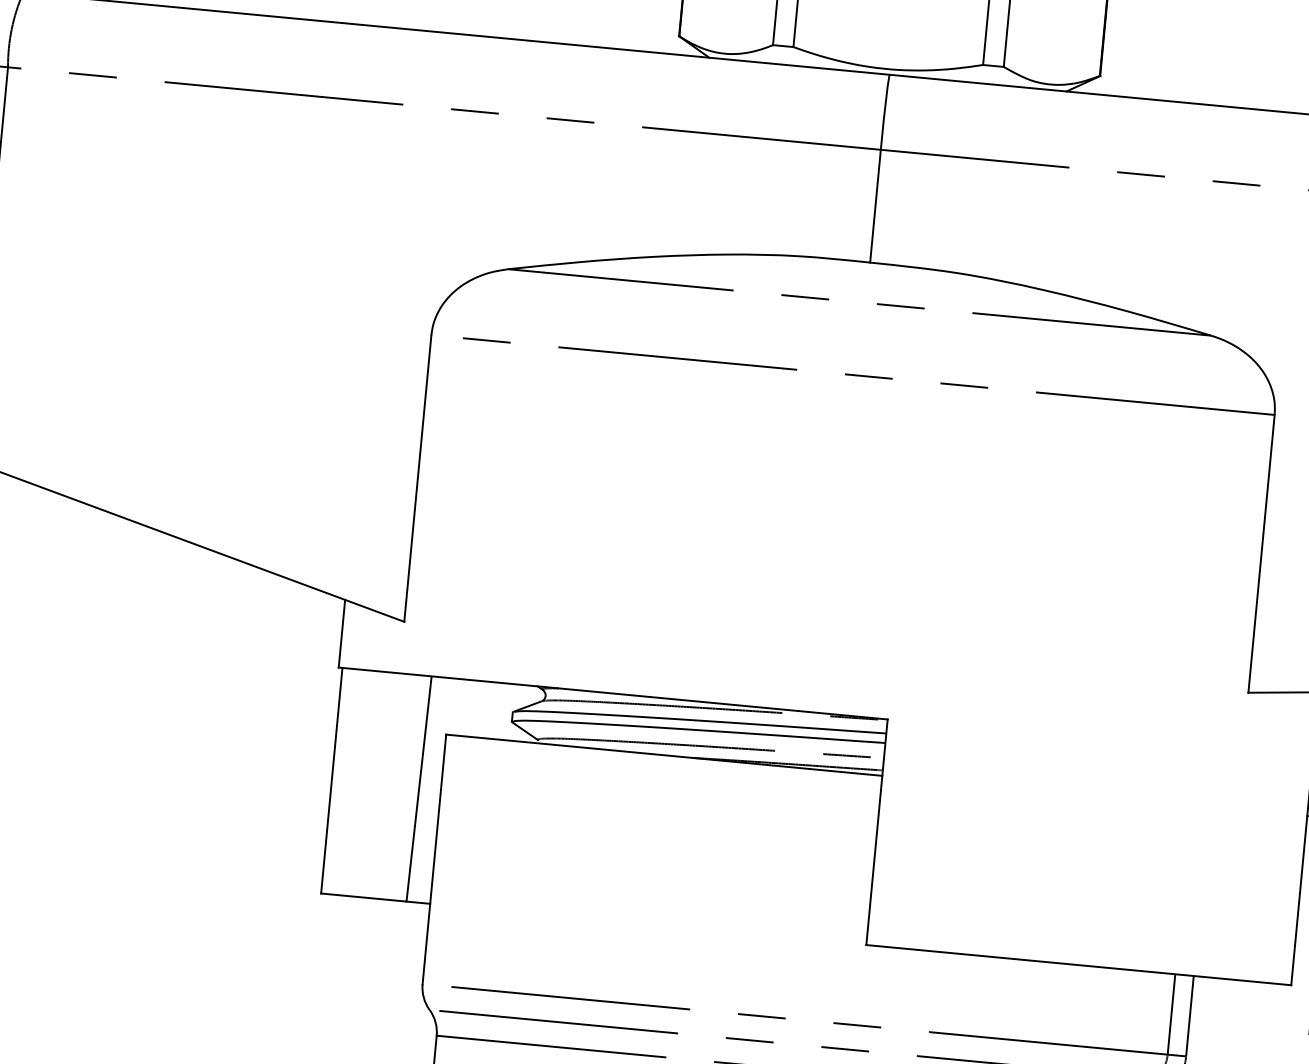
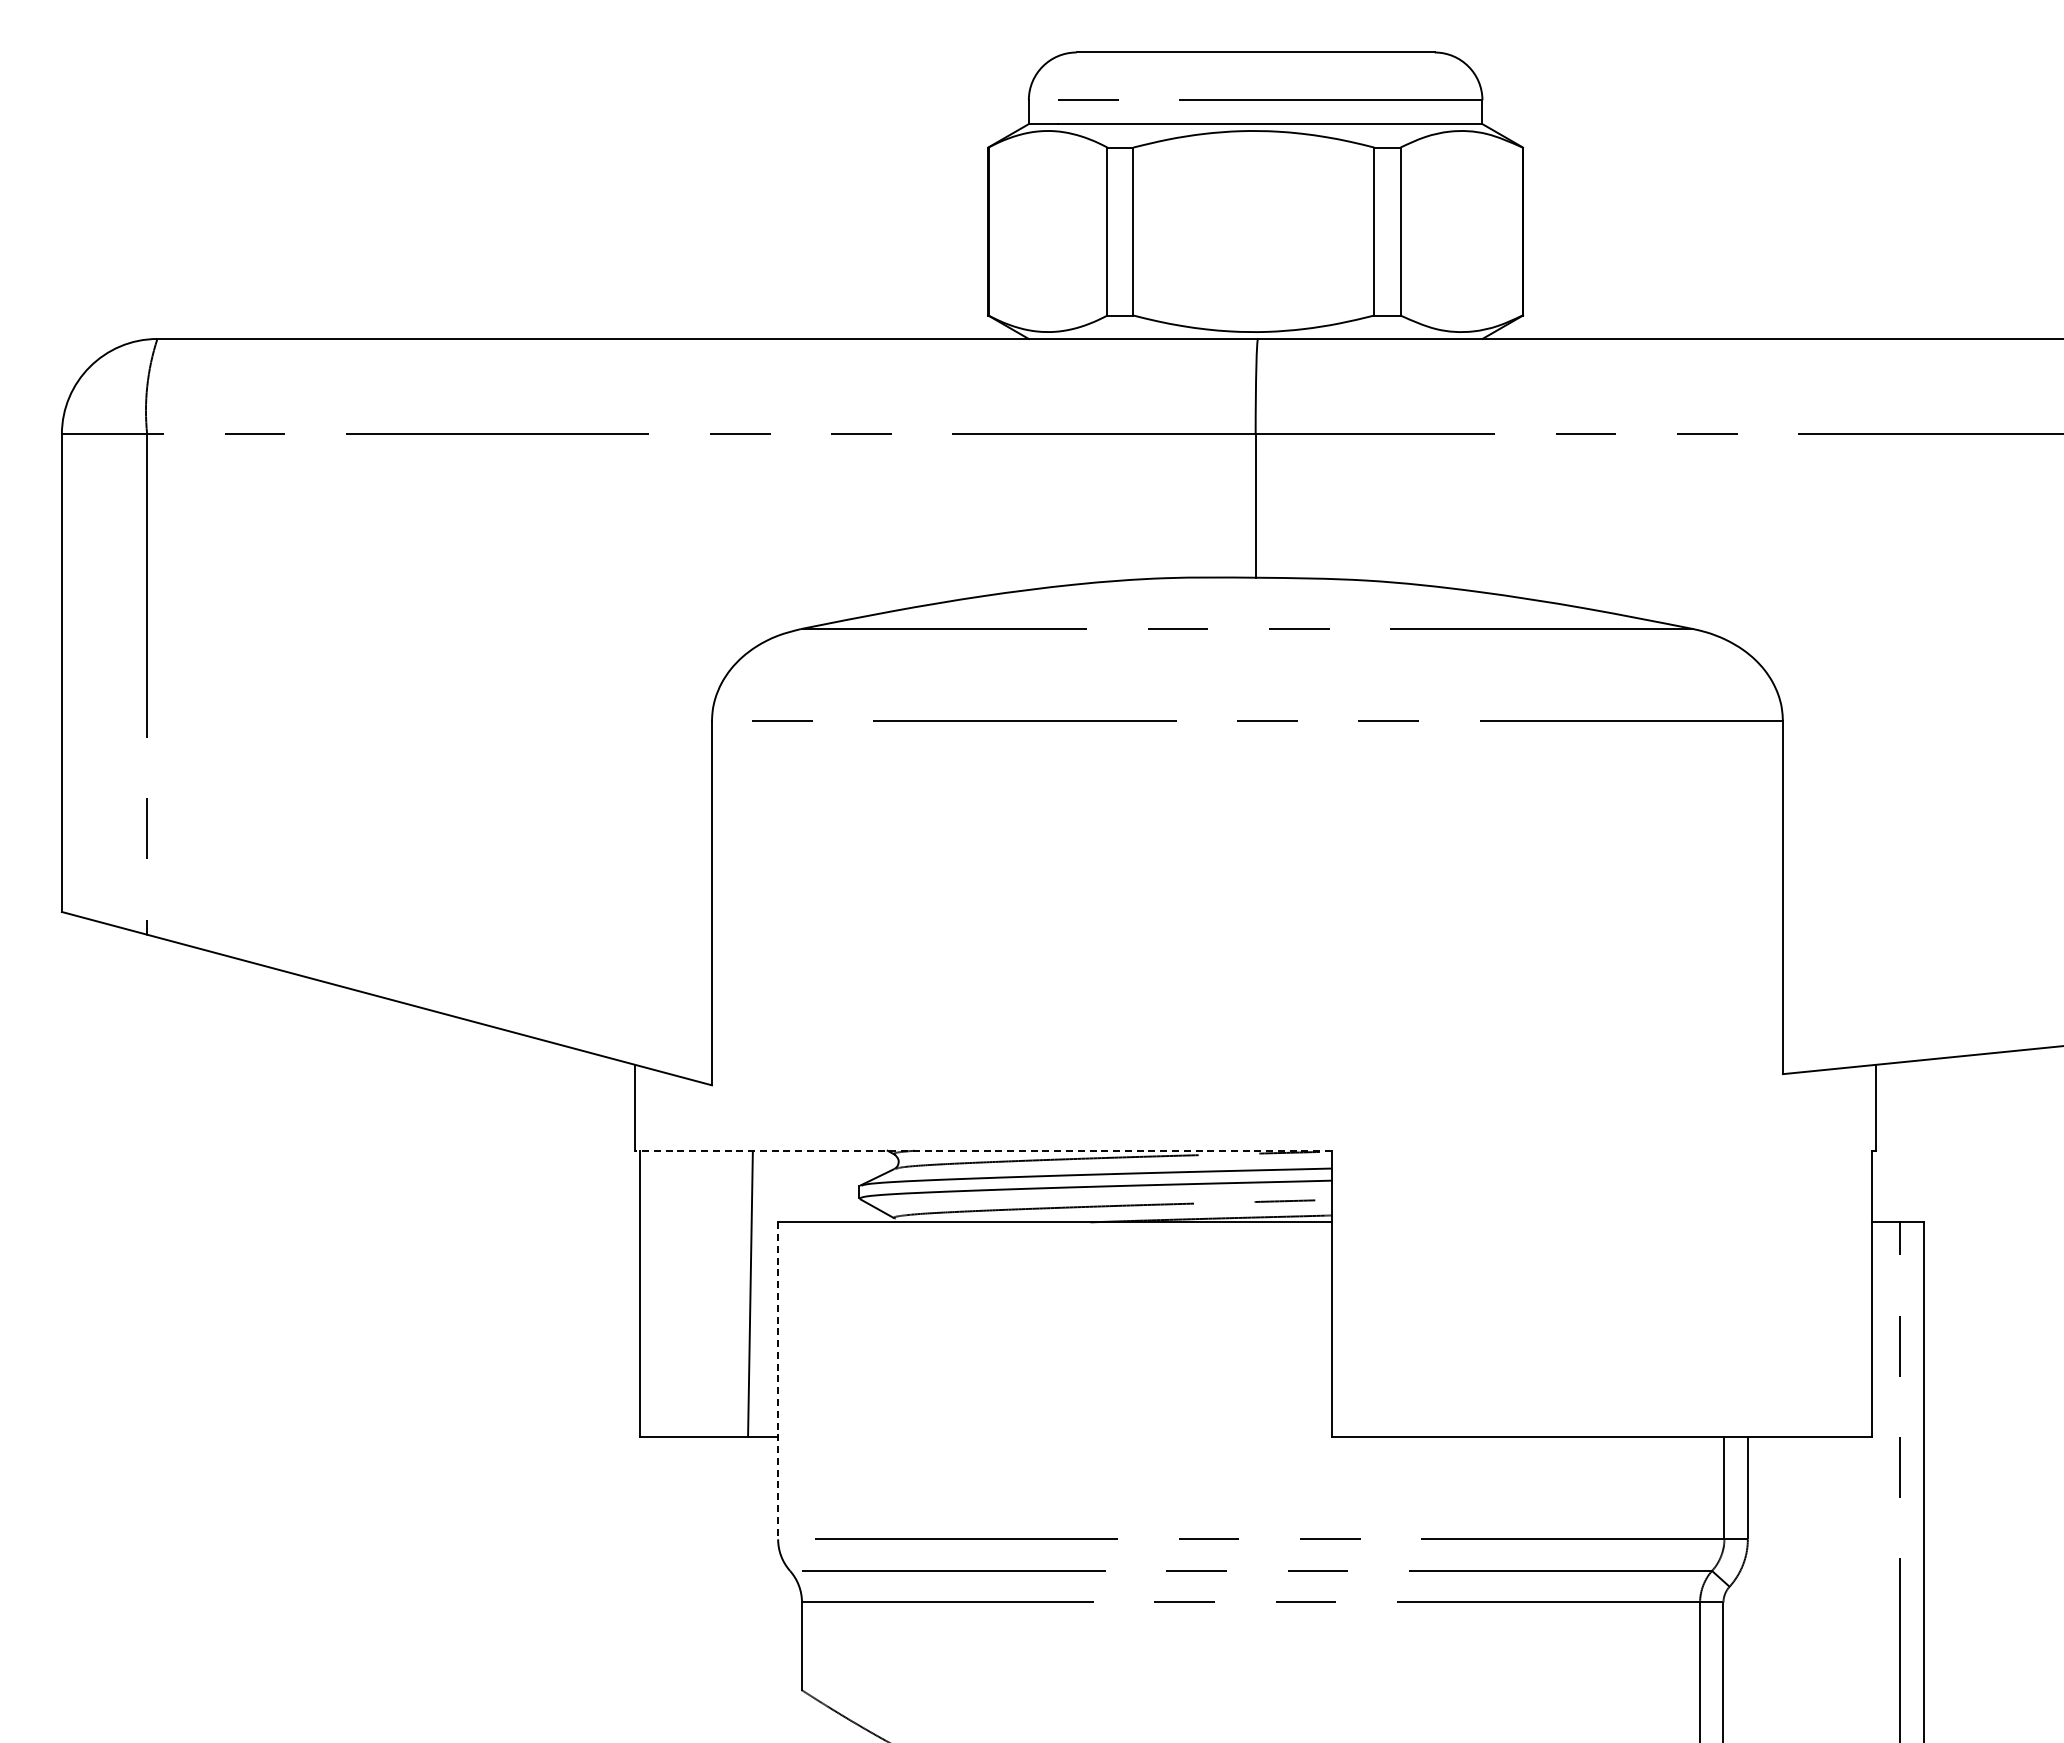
line: (613, 693) -> (983, 1150), solid -> dashed
line: (434, 859) -> (778, 1381), solid -> dashed

